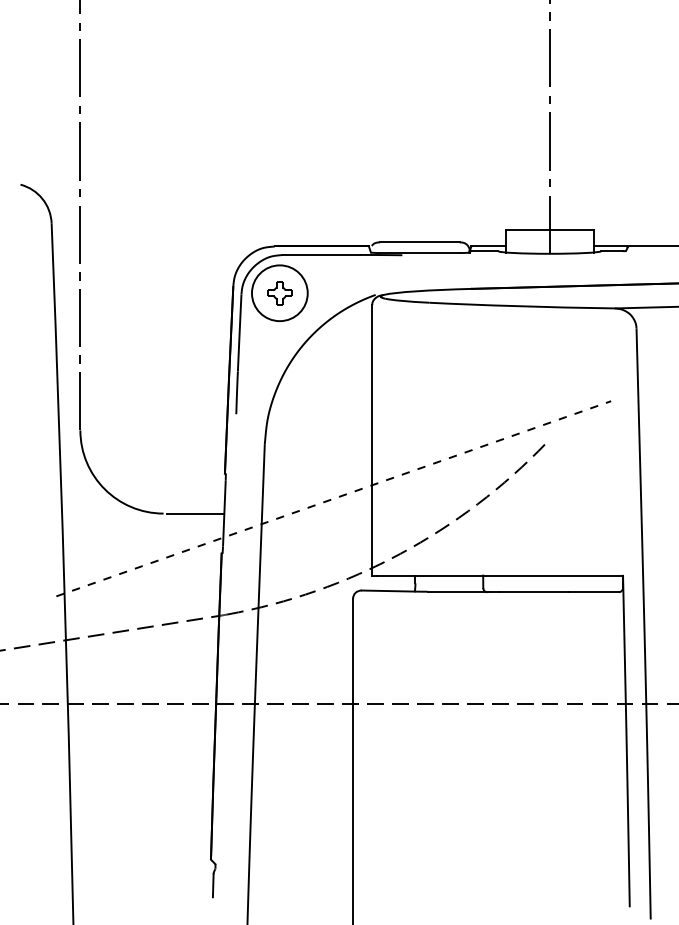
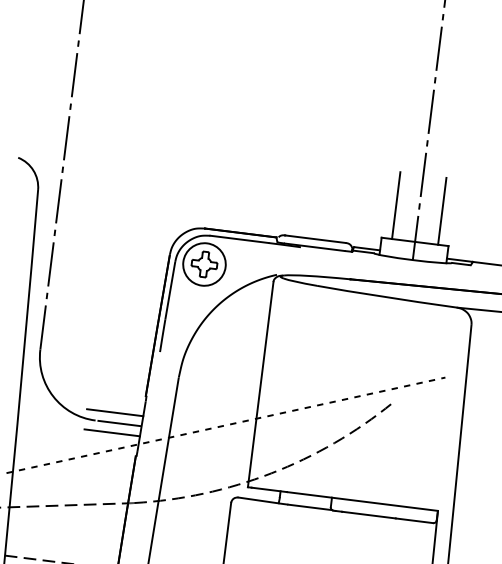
line: (519, 185) -> (396, 205), added
line: (580, 185) -> (442, 211), added
part: (279, 293) -> (204, 264), size x1.43
line: (187, 500) -> (114, 412), added
line: (186, 526) -> (111, 432), added

